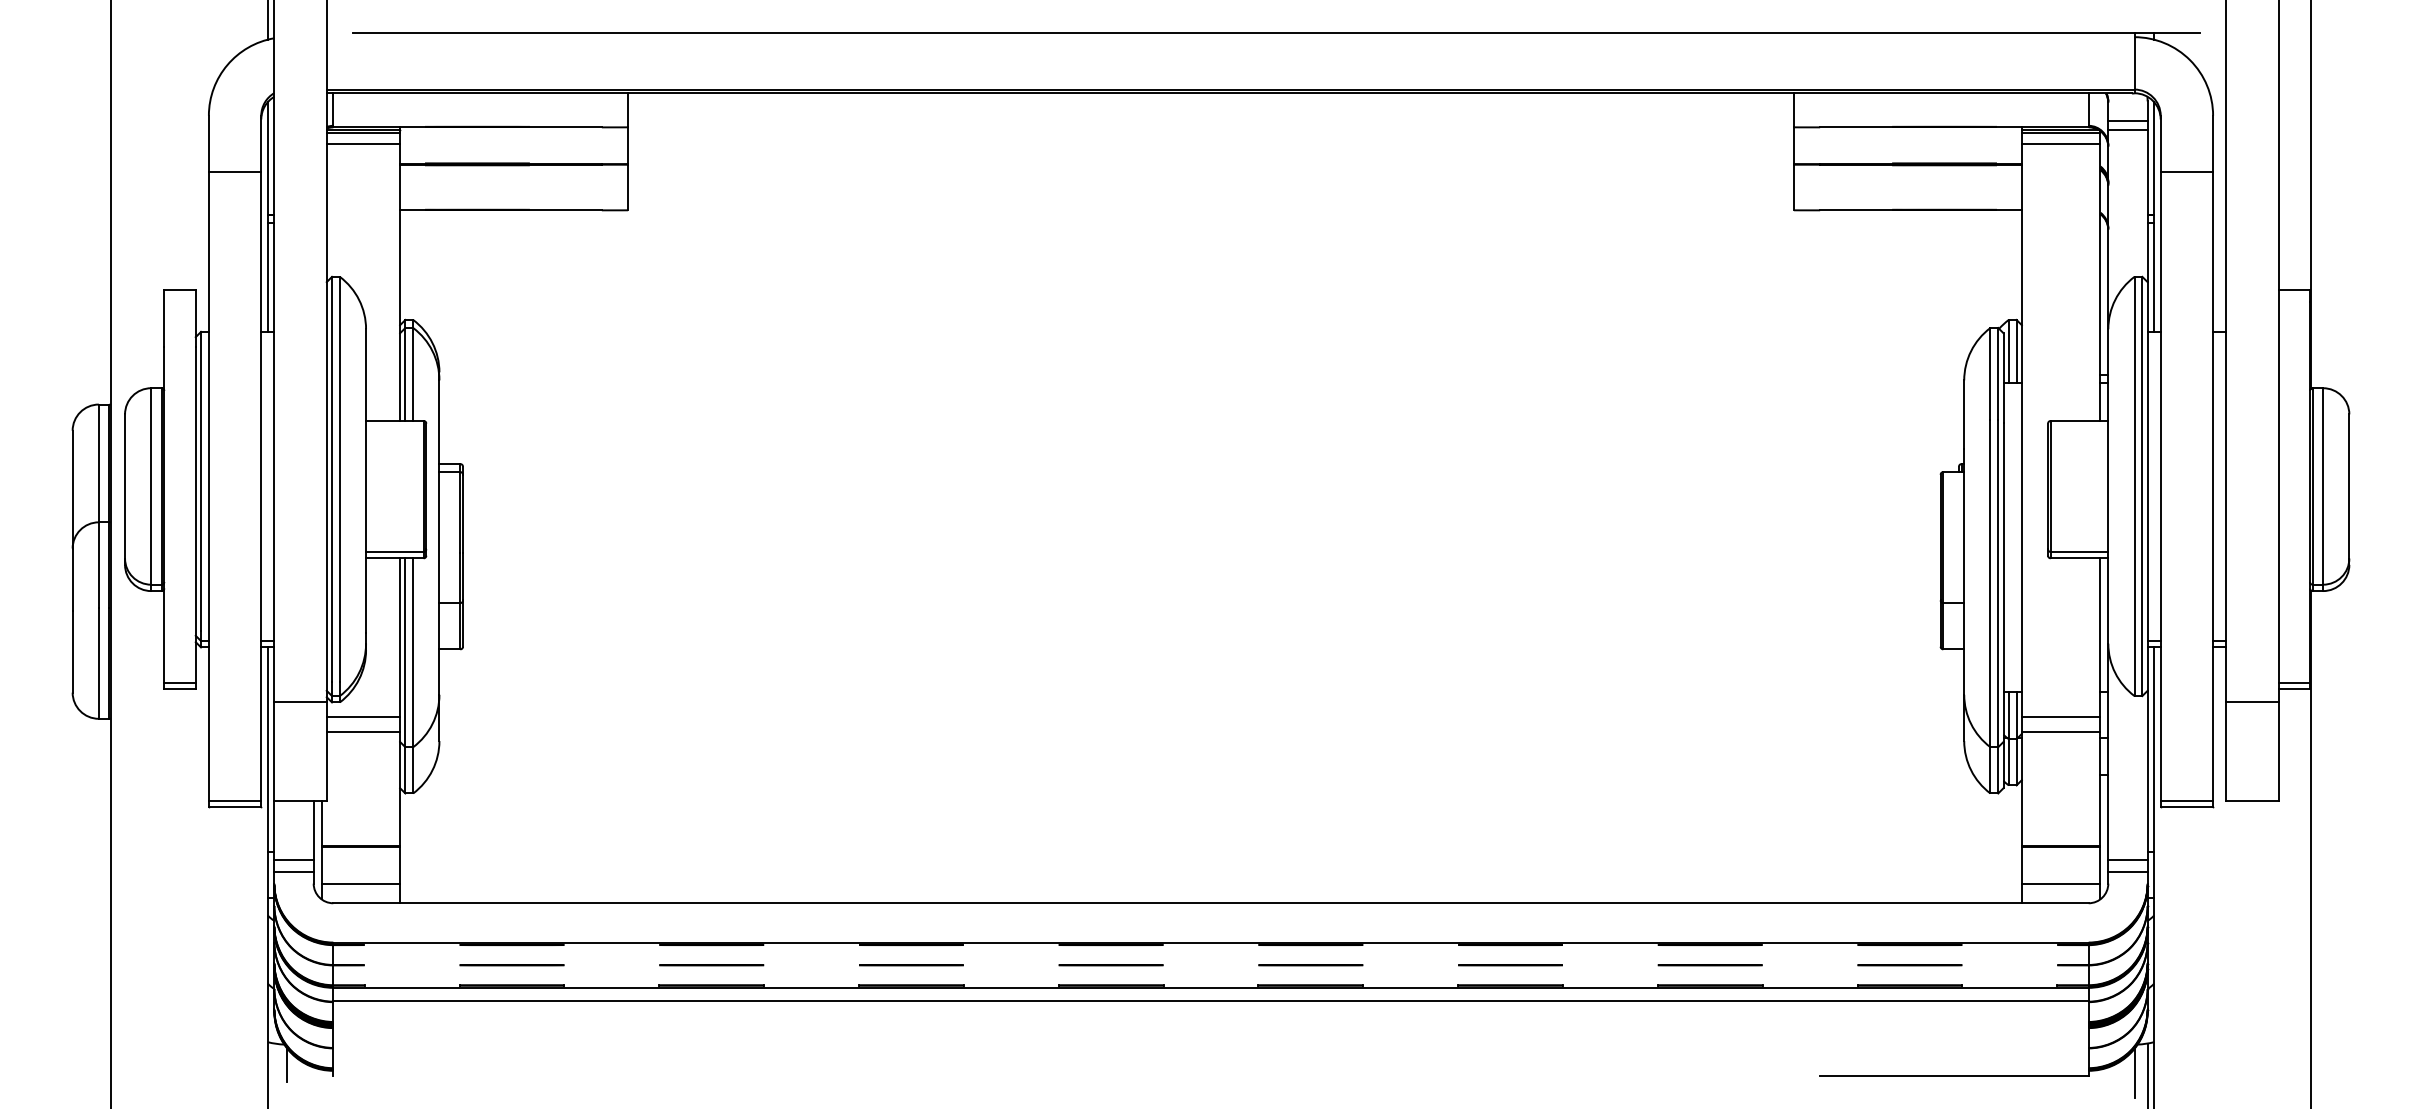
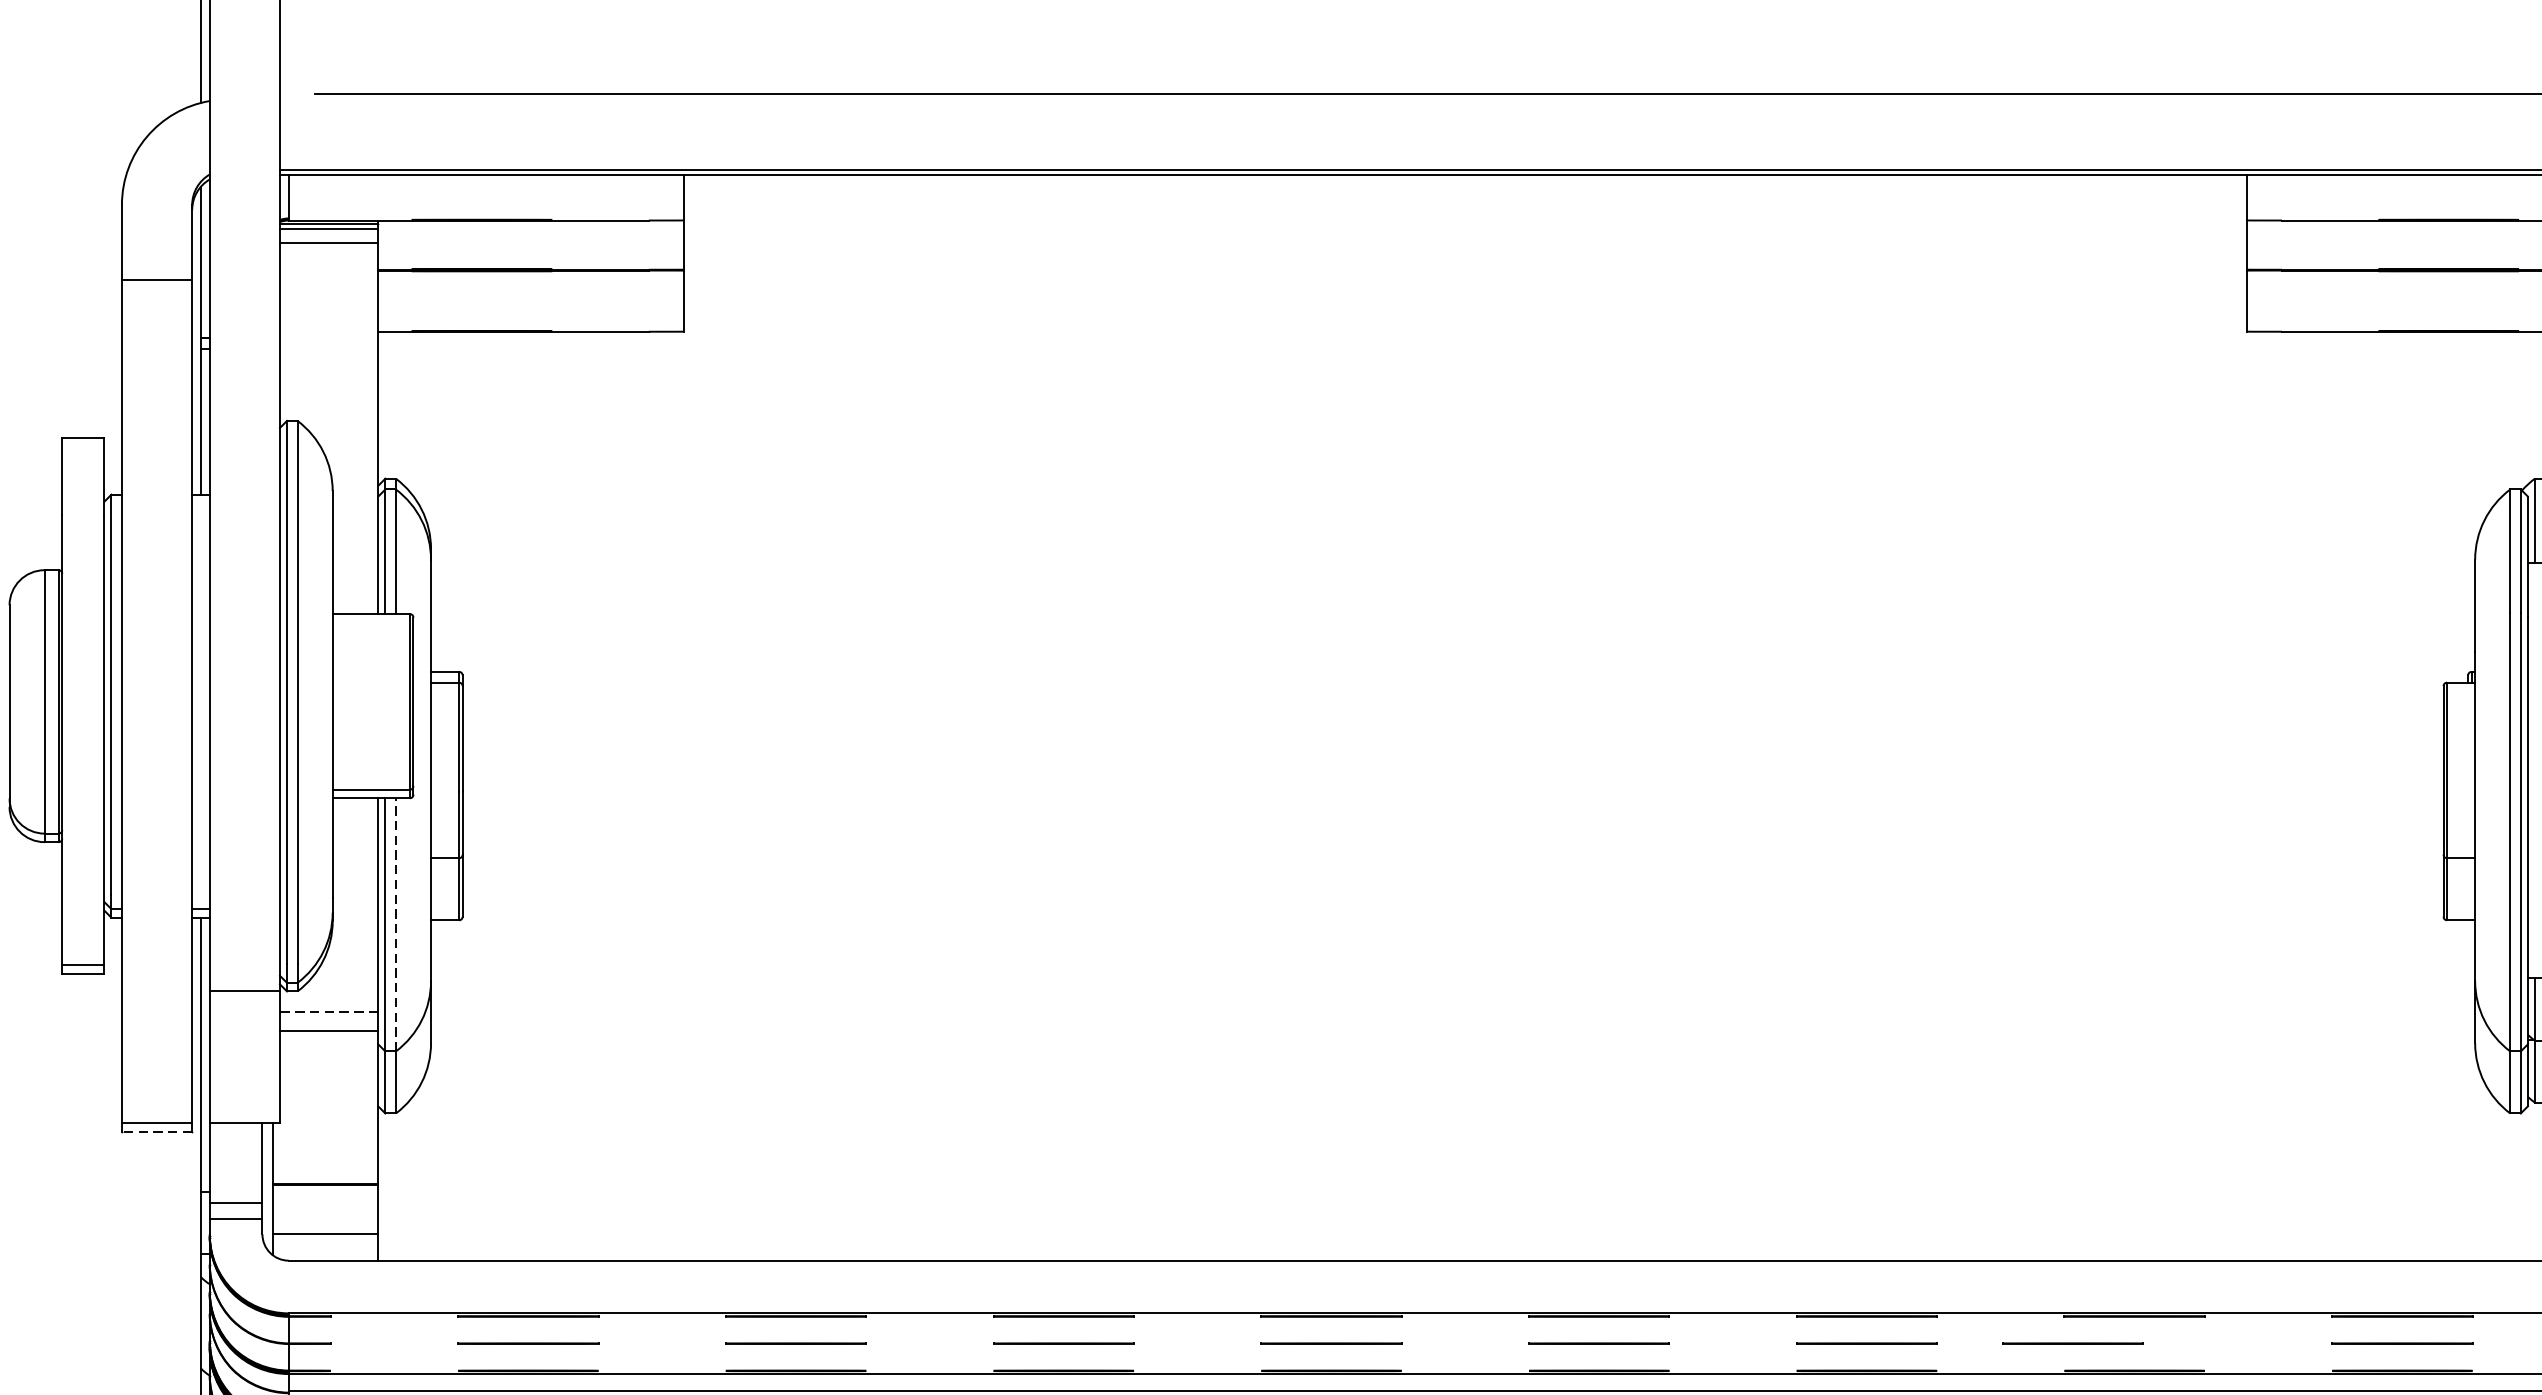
line: (413, 652) -> (396, 924), solid -> dashed
line: (363, 717) -> (329, 1011), solid -> dashed
line: (234, 807) -> (156, 1132), solid -> dashed
line: (1709, 965) -> (2072, 1344), moved

